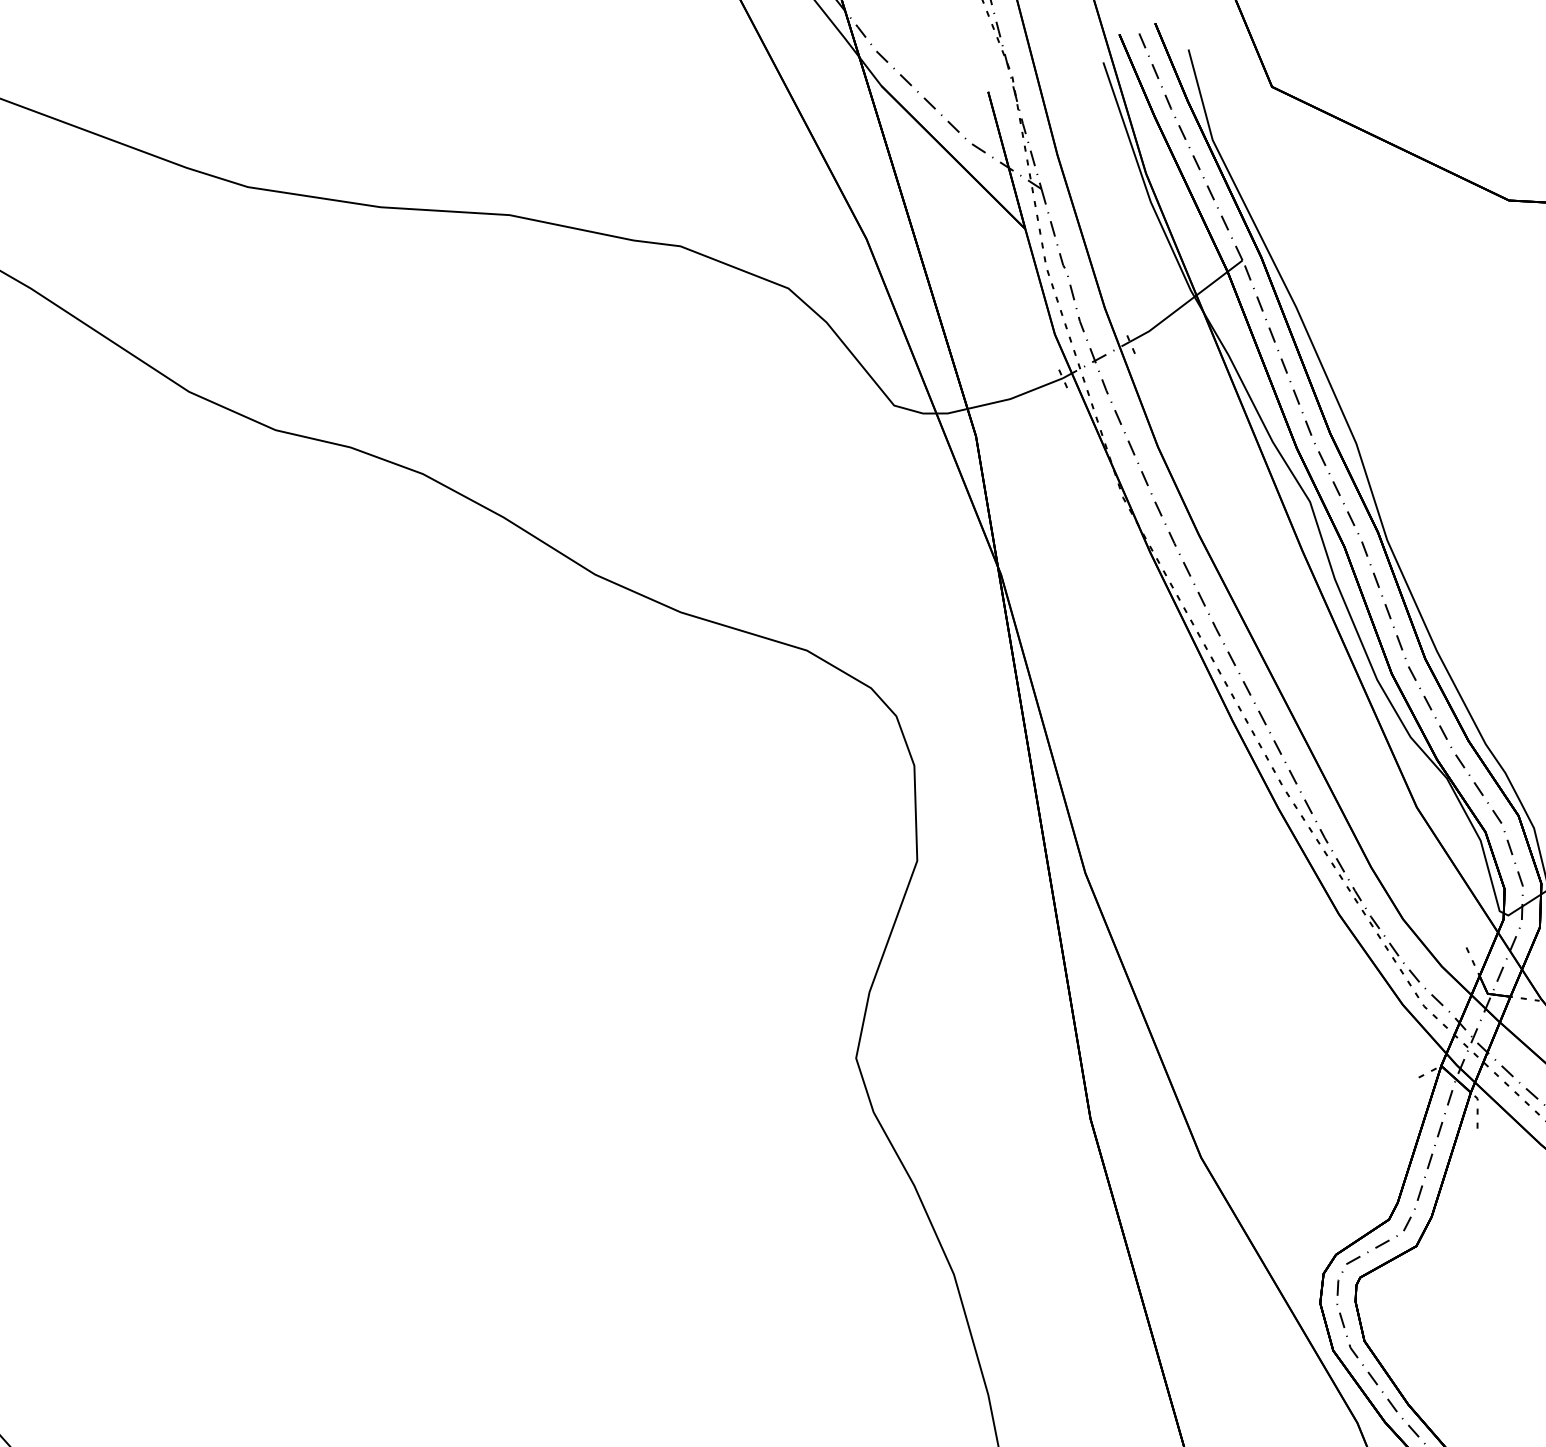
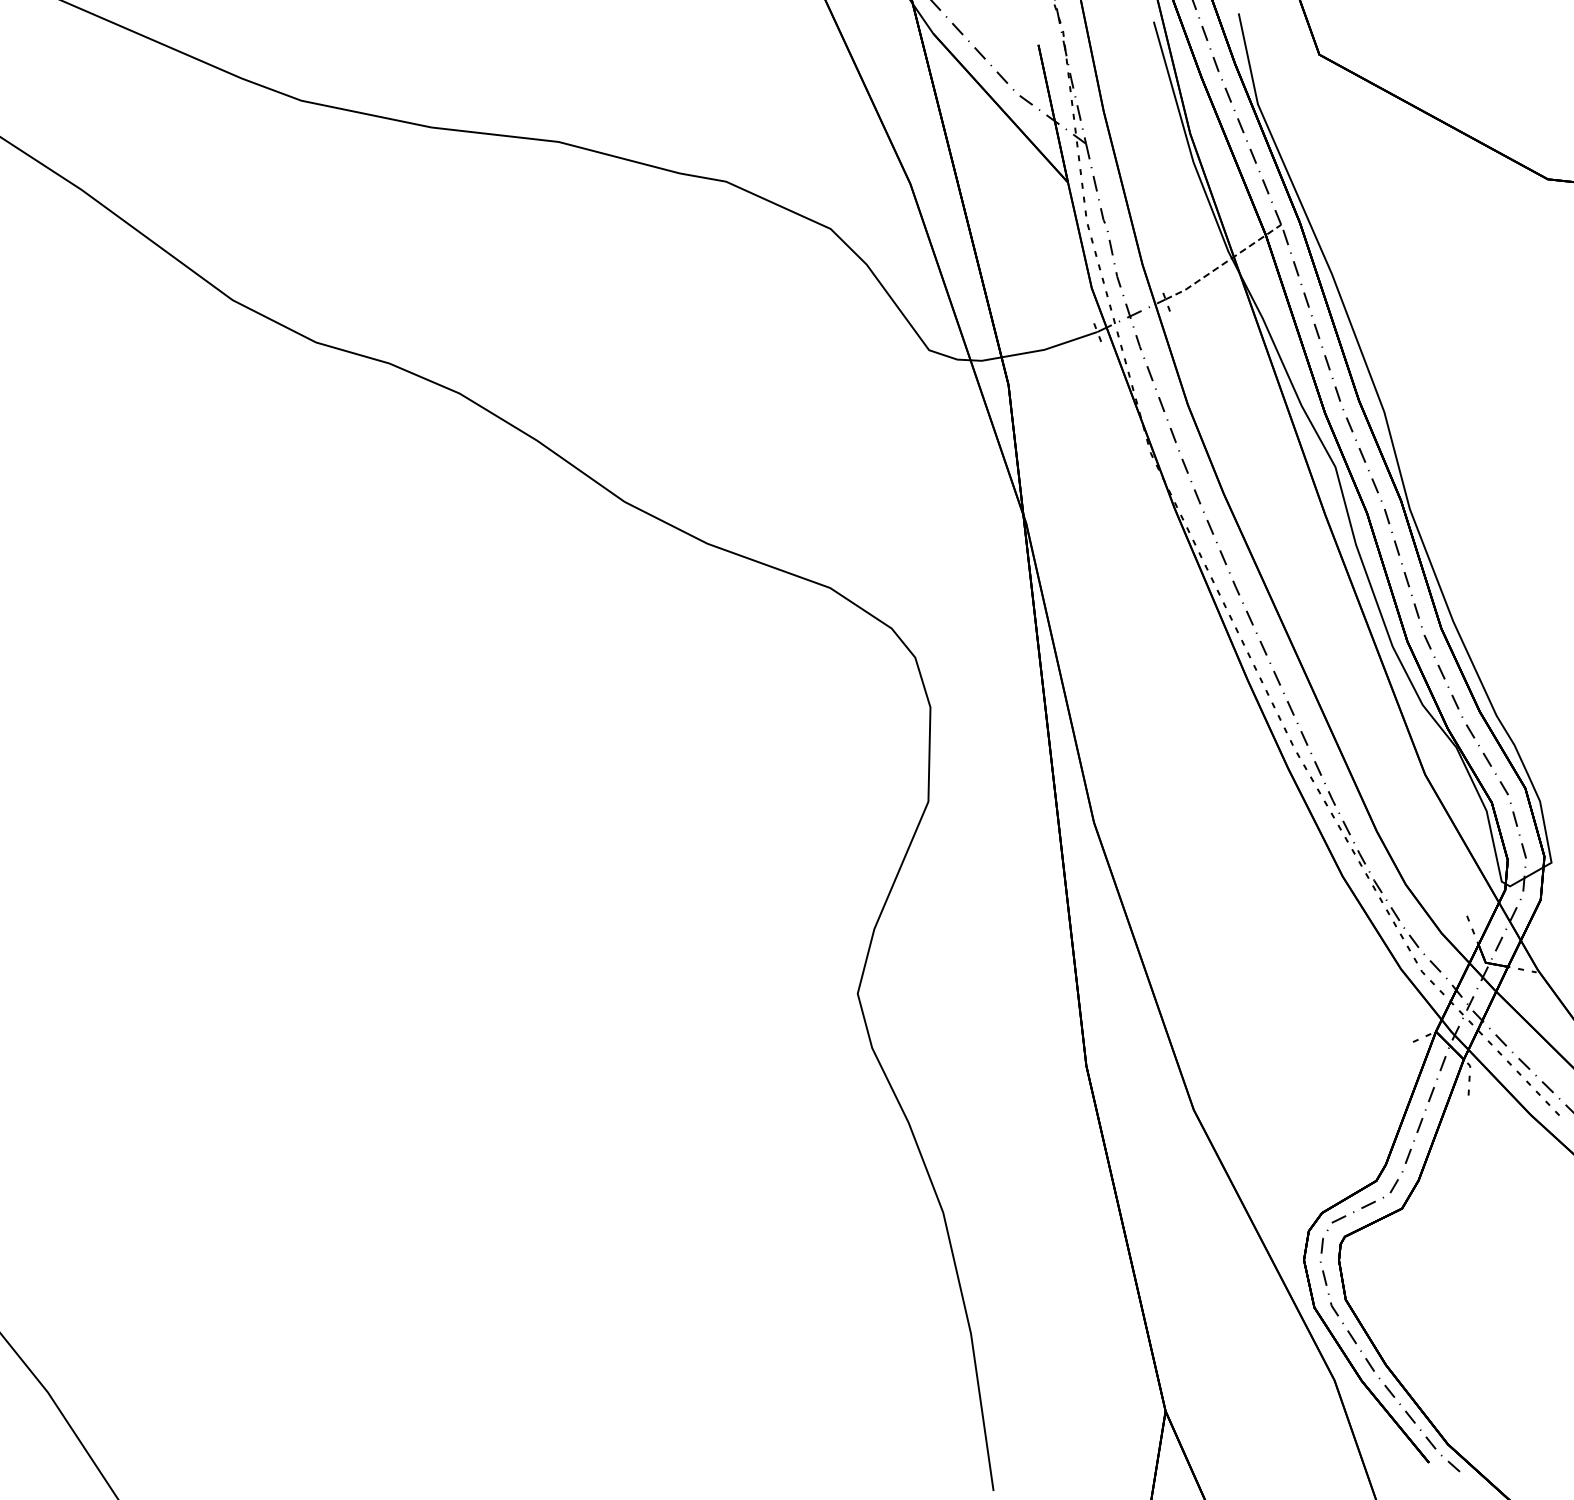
line: (1186, 302) -> (1223, 263), solid -> dashed

